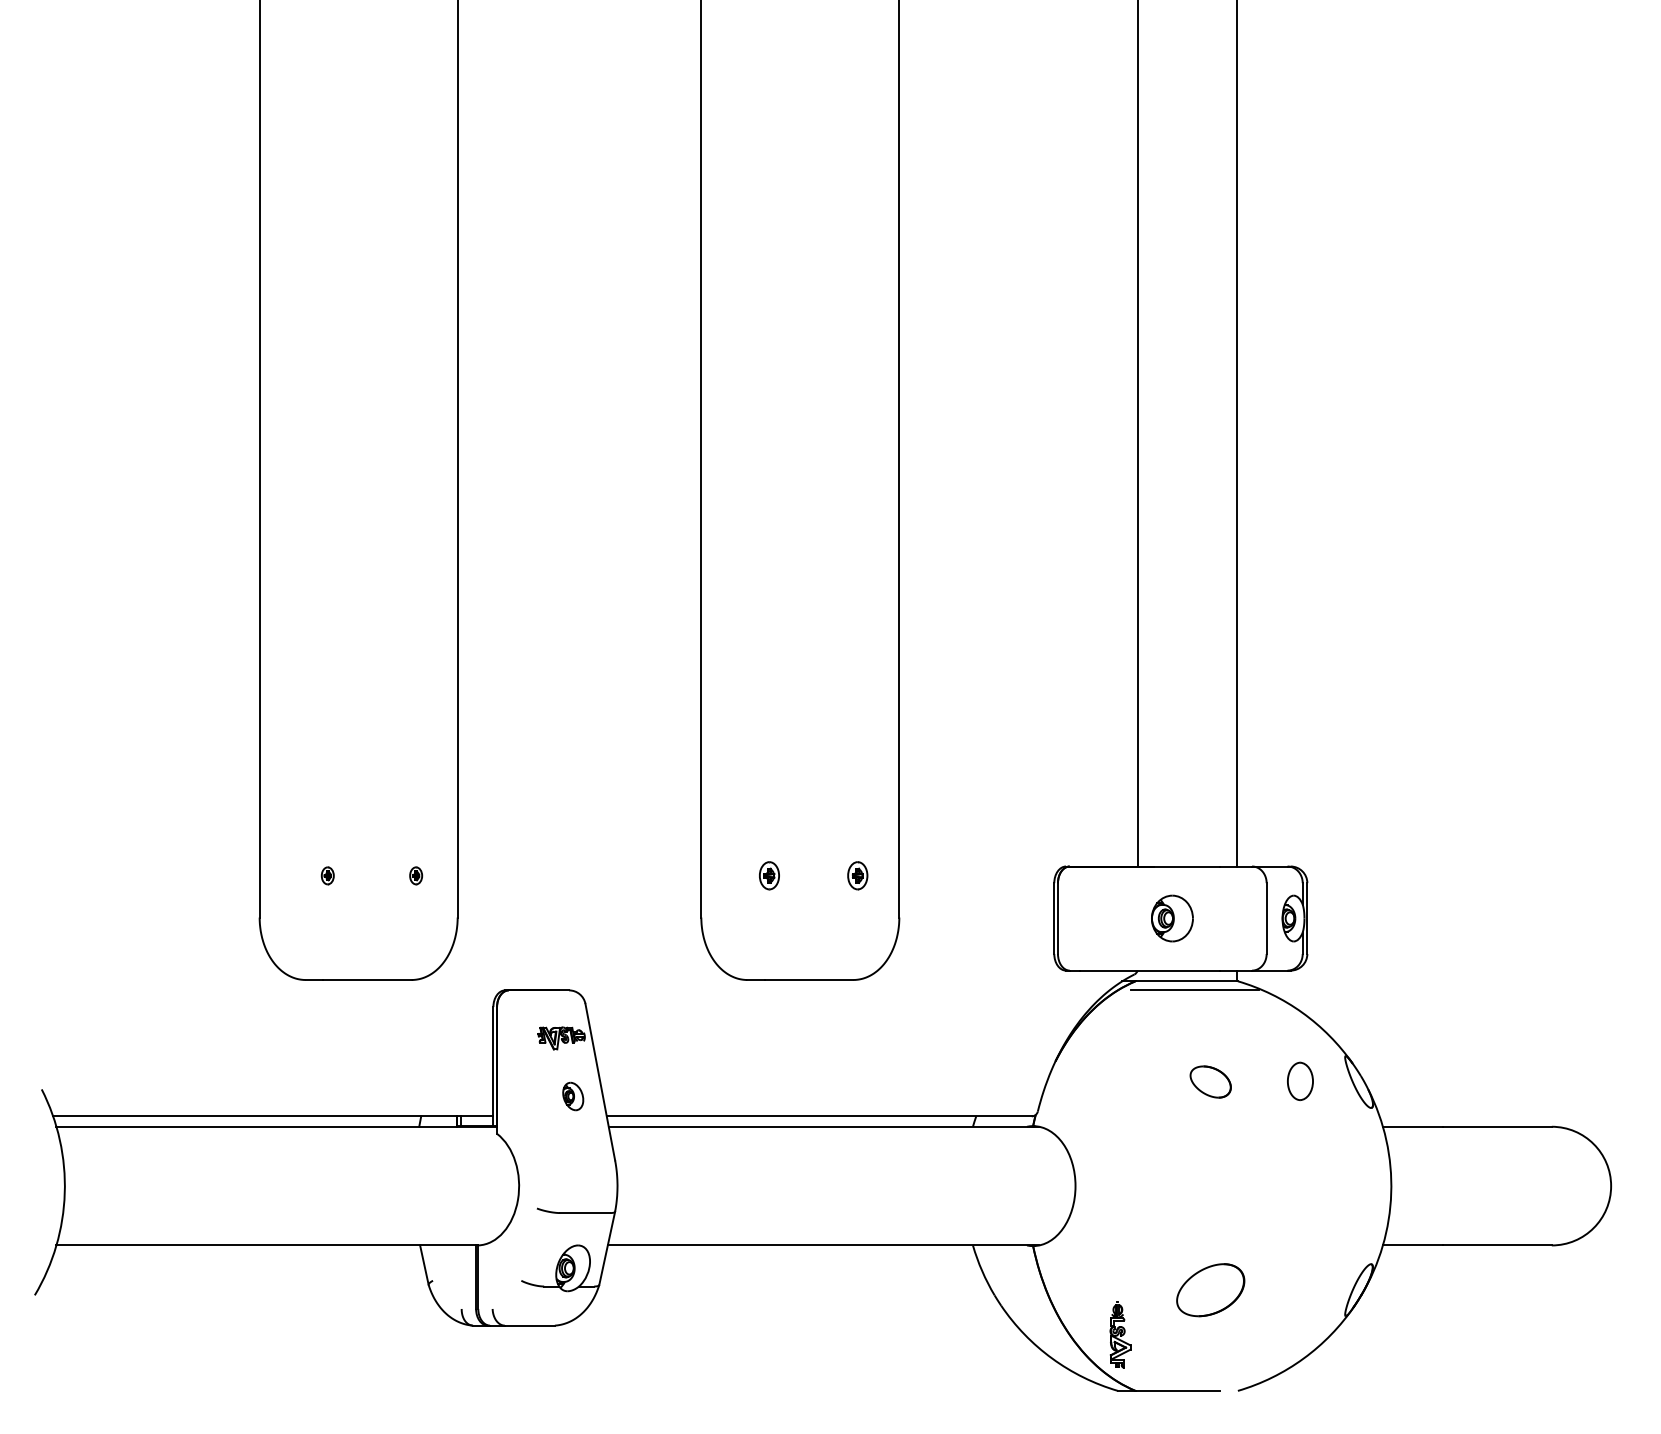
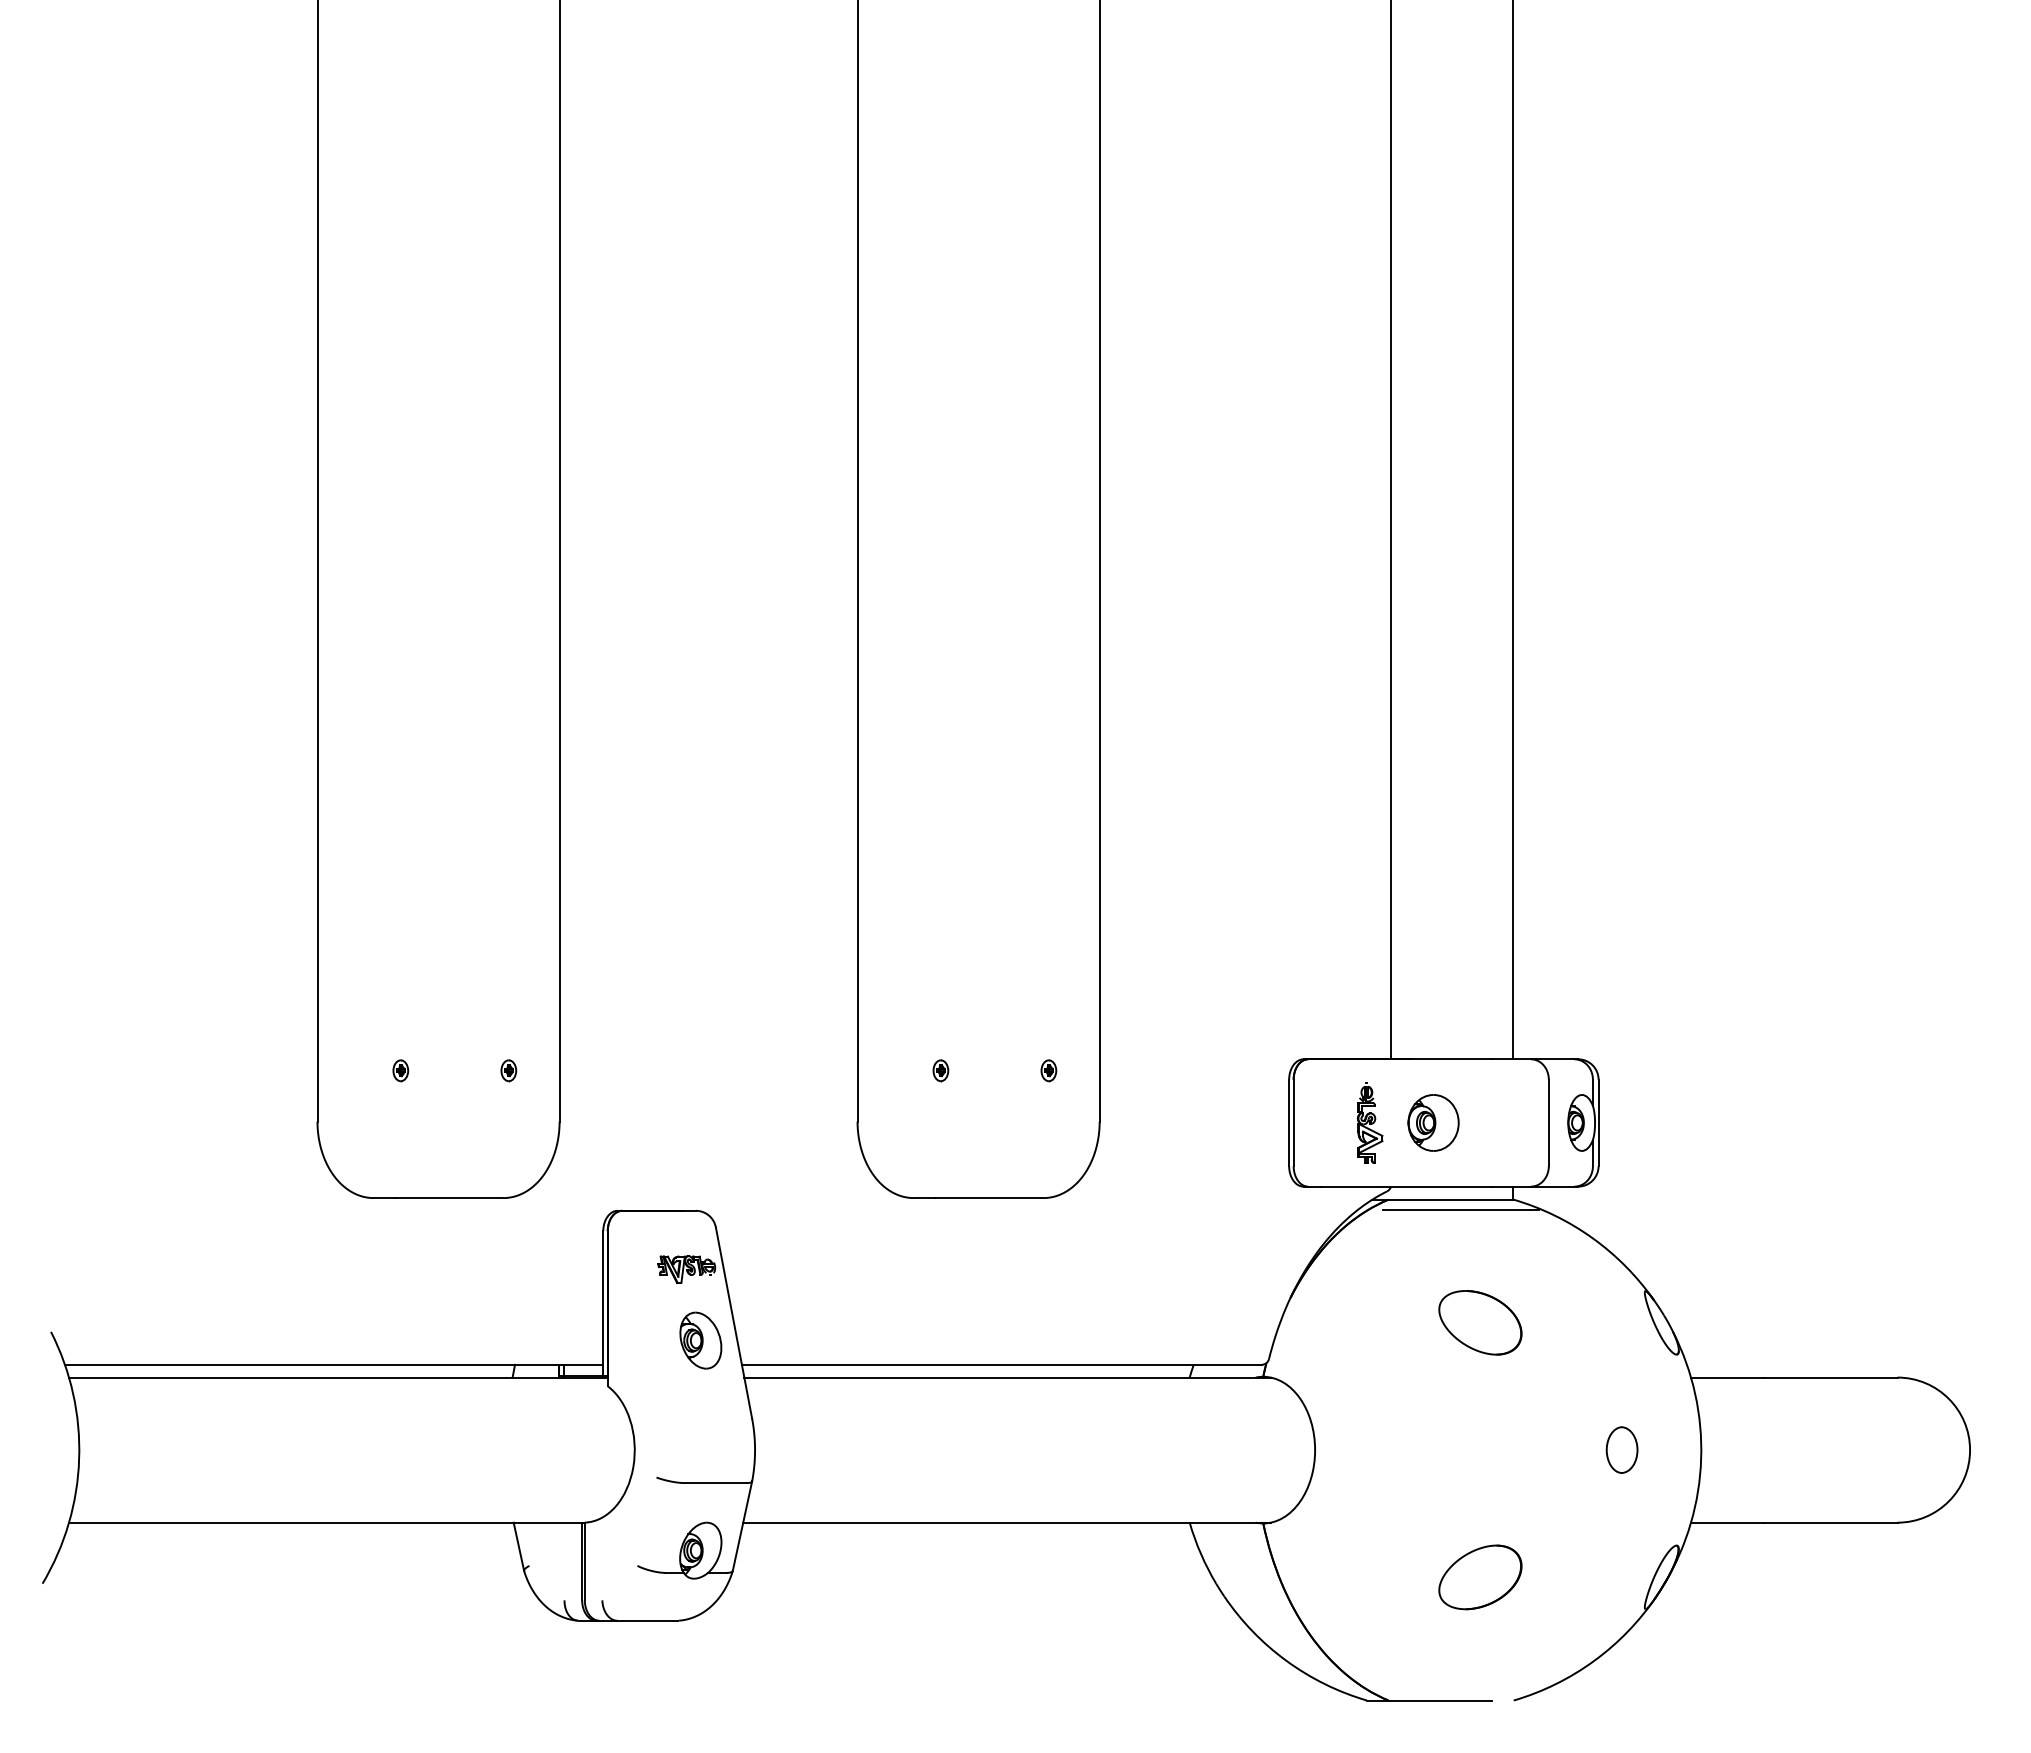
part: (769, 875) -> (940, 1070), size x0.62
part: (857, 875) -> (1048, 1070), size x0.62
part: (1299, 1080) -> (1621, 1449), moved
part: (1210, 1081) -> (1480, 1322), size x1.67
part: (572, 1096) -> (700, 1340), size x1.67
part: (1120, 1334) -> (1370, 1122), moved

